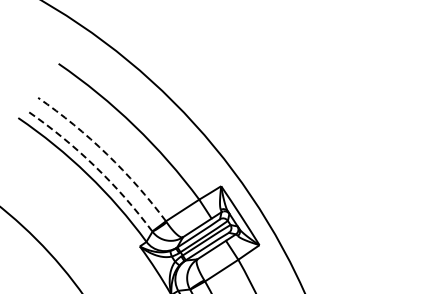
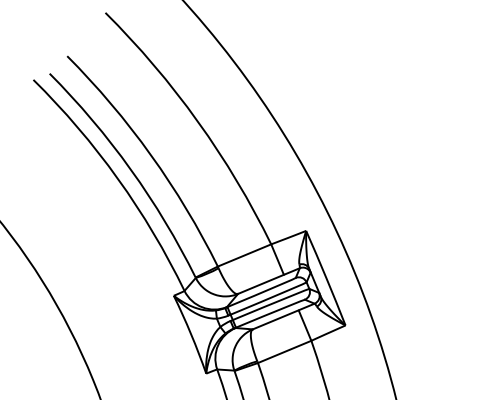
arc: (107, 154) -> (151, 155), dashed -> solid
arc: (95, 166) -> (131, 169), dashed -> solid

